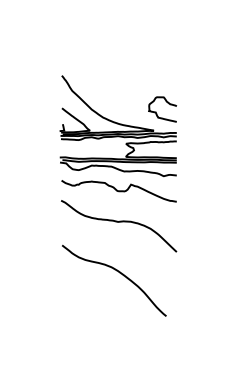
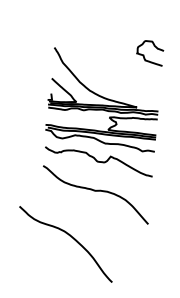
curve: (156, 111) -> (144, 54), moved
curve: (119, 273) -> (71, 237), moved

